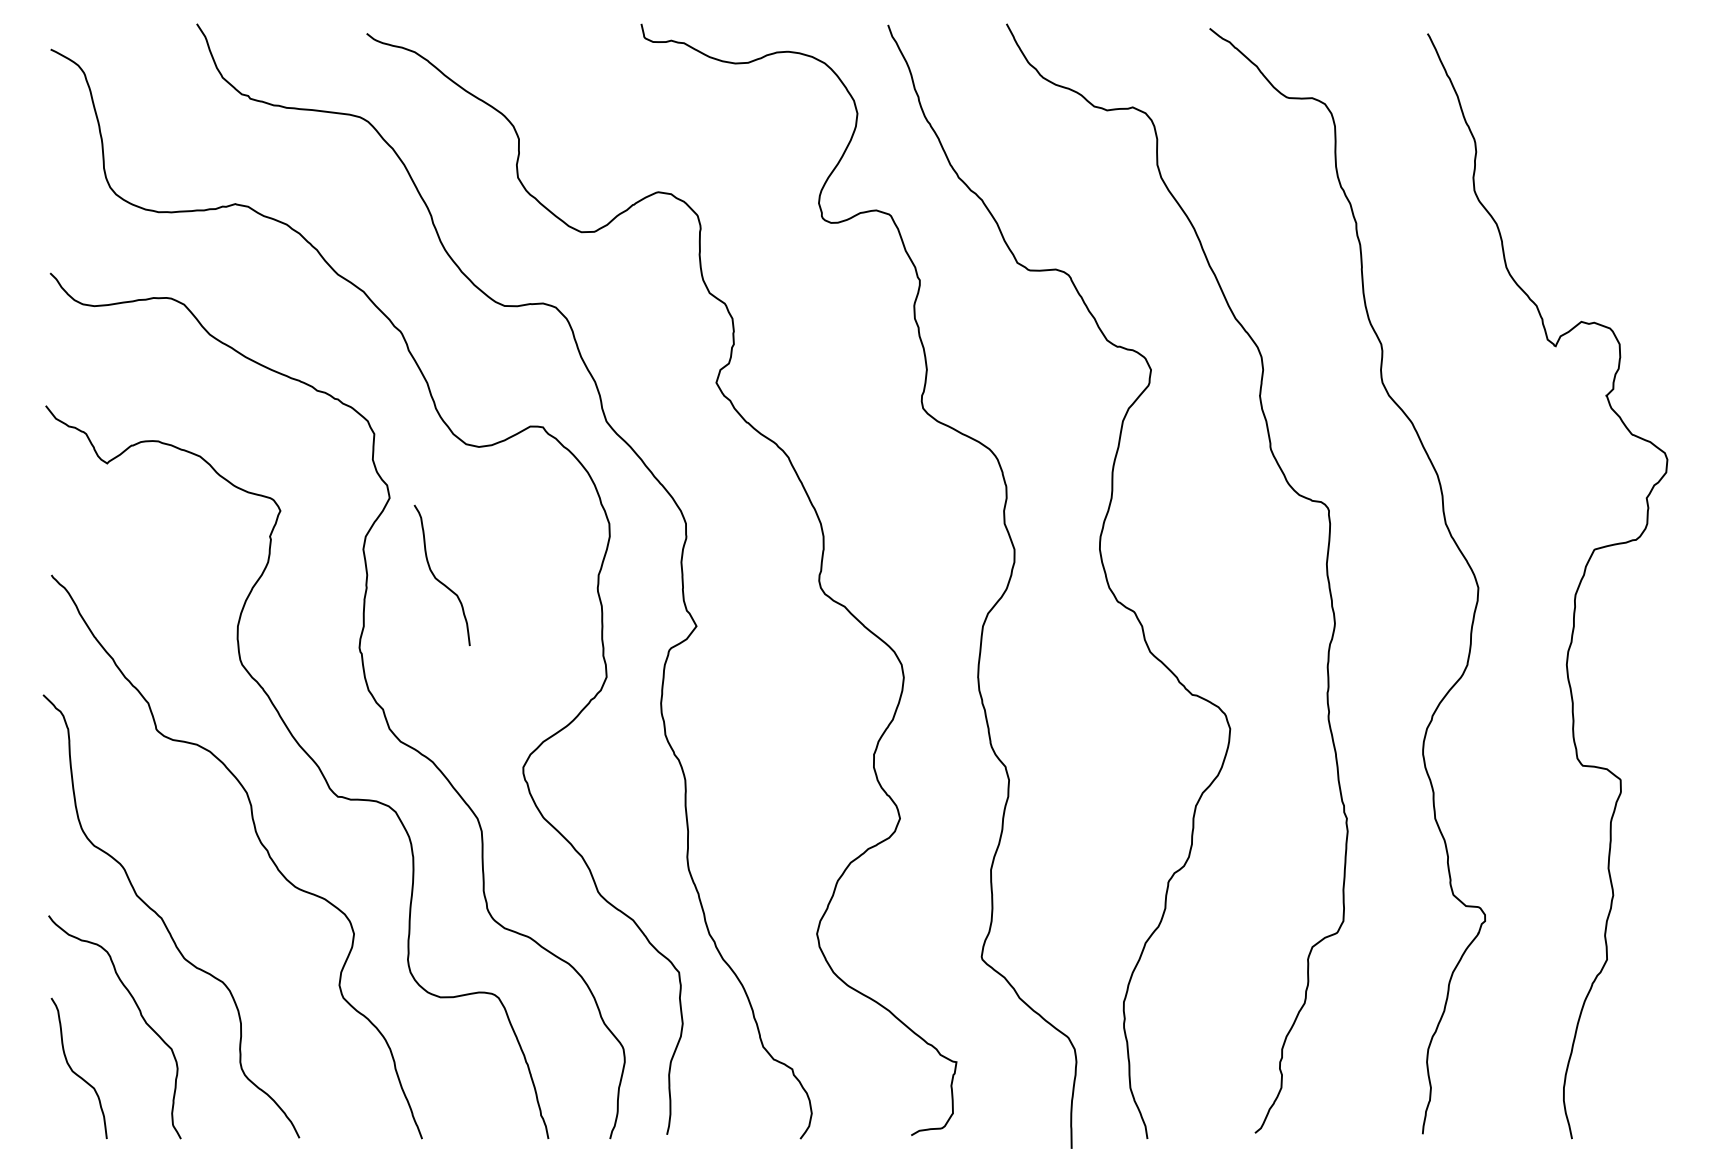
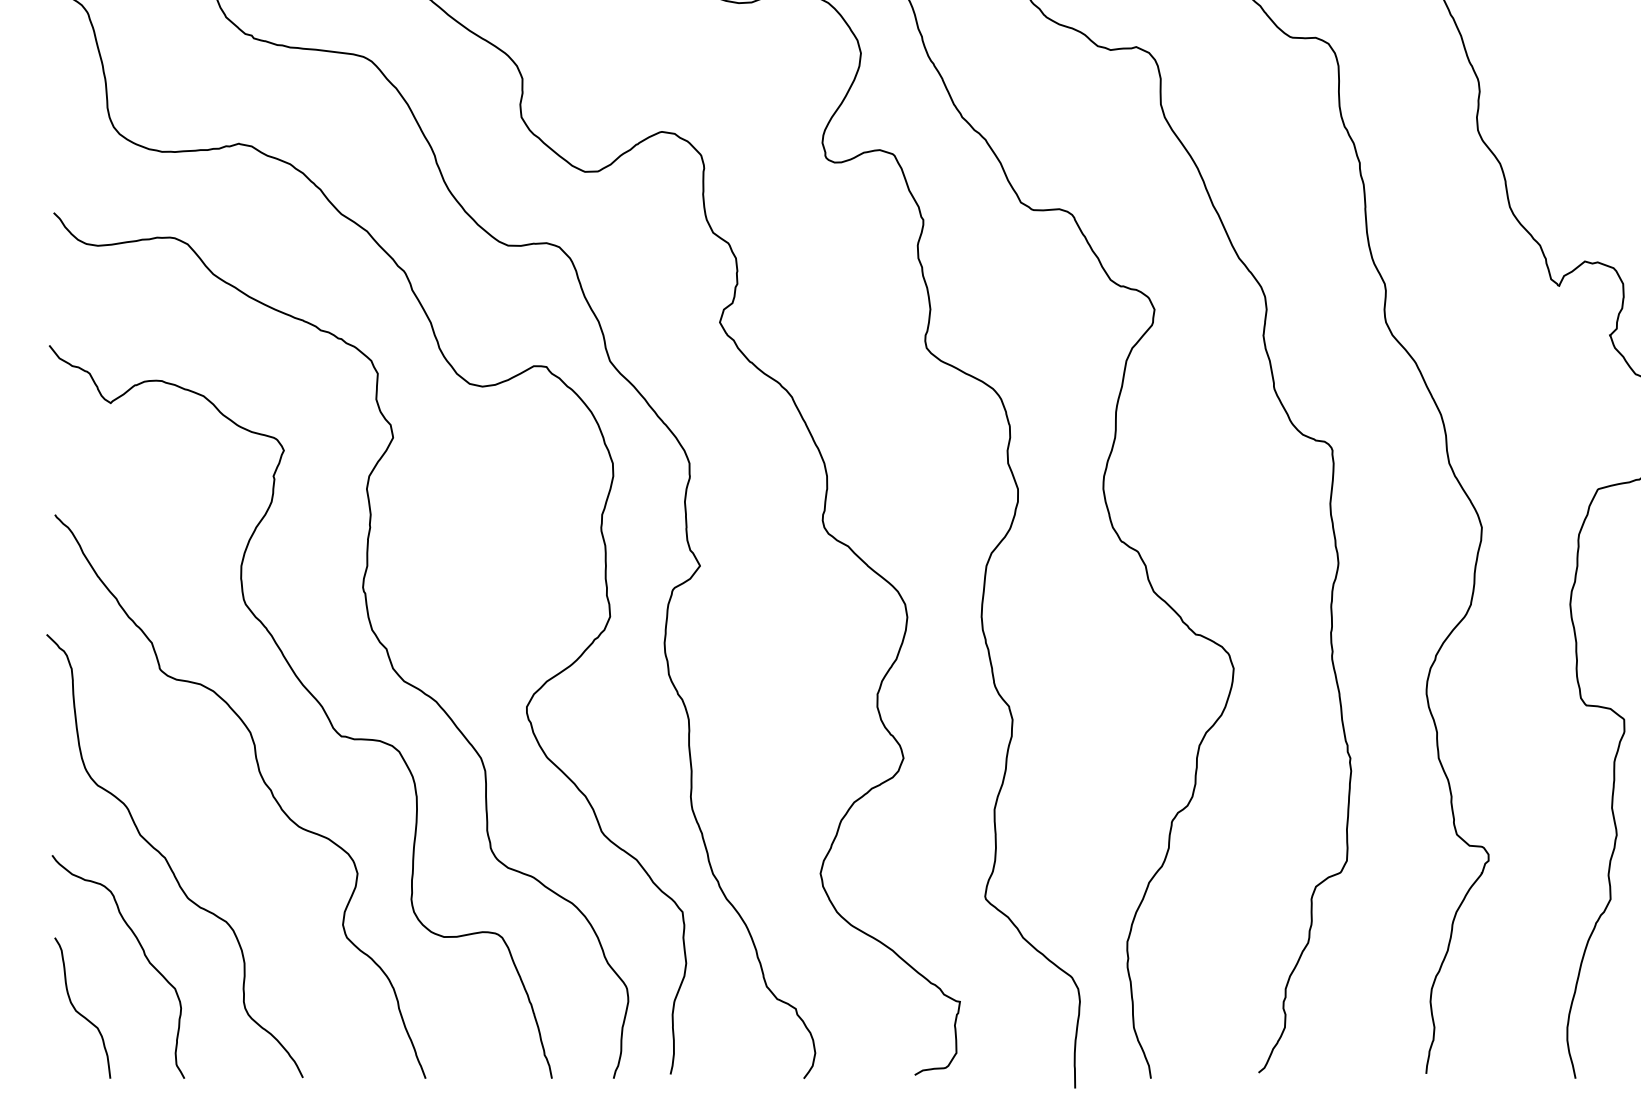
curve: (437, 578) -> (441, 518), removed

